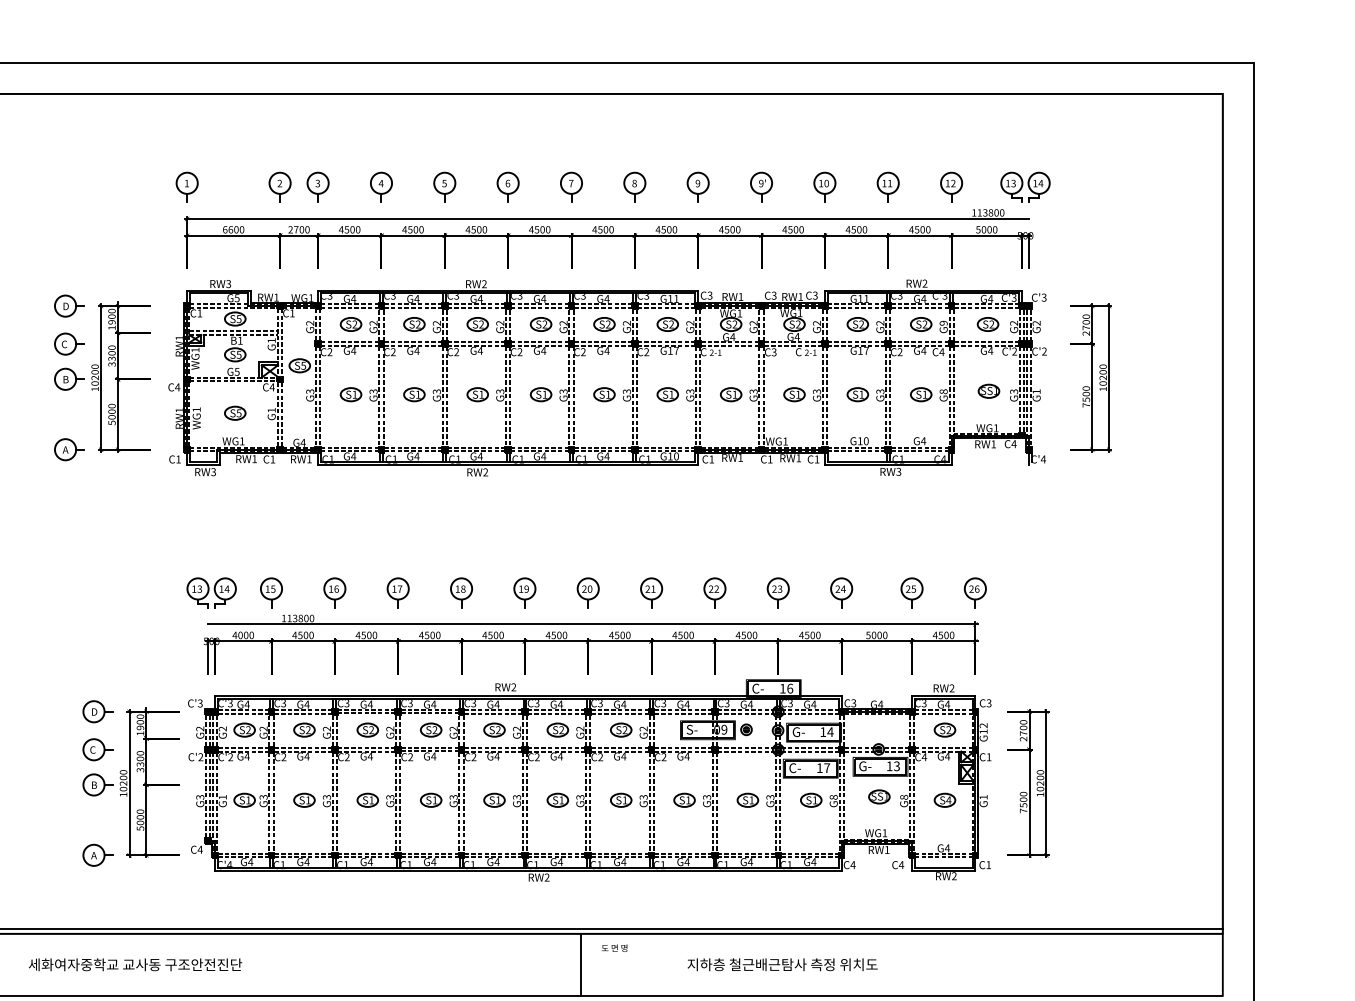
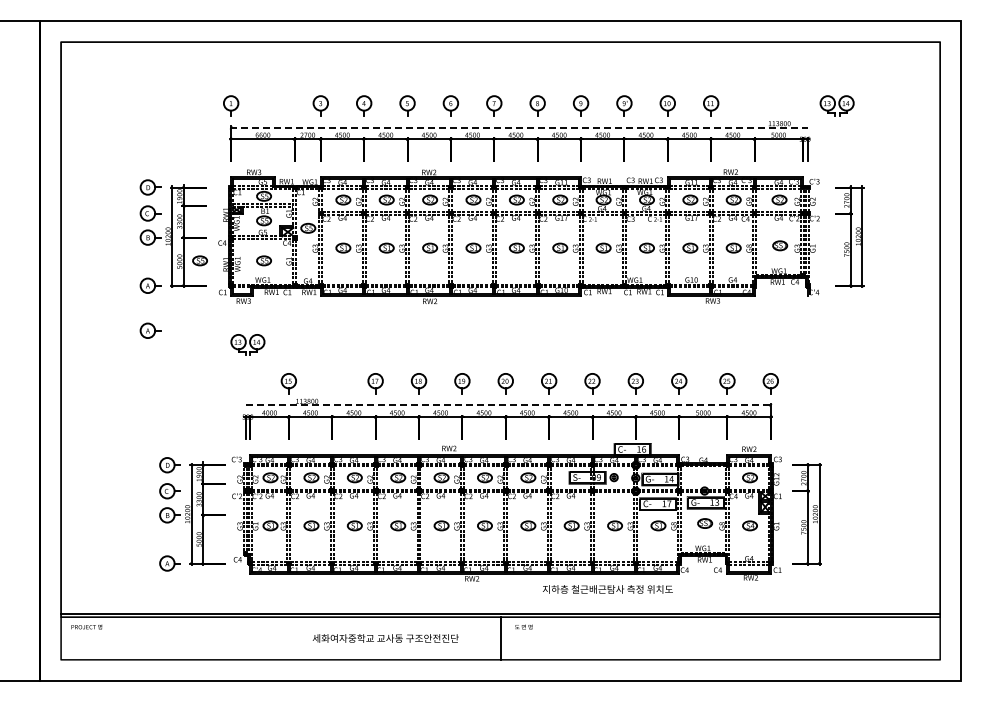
part: (279, 186) -> (294, 105), removed
part: (951, 186) -> (754, 105), removed
part: (1024, 186) -> (836, 105), moved
line: (606, 218) -> (518, 127), solid -> dashed
part: (140, 412) -> (199, 260), added
part: (69, 514) -> (150, 330), added
part: (211, 592) -> (247, 344), moved
part: (335, 592) -> (332, 383), removed
line: (593, 624) -> (509, 405), solid -> dashed
text: (135, 964) -> (385, 638), moved
text: (782, 964) -> (607, 589), moved

